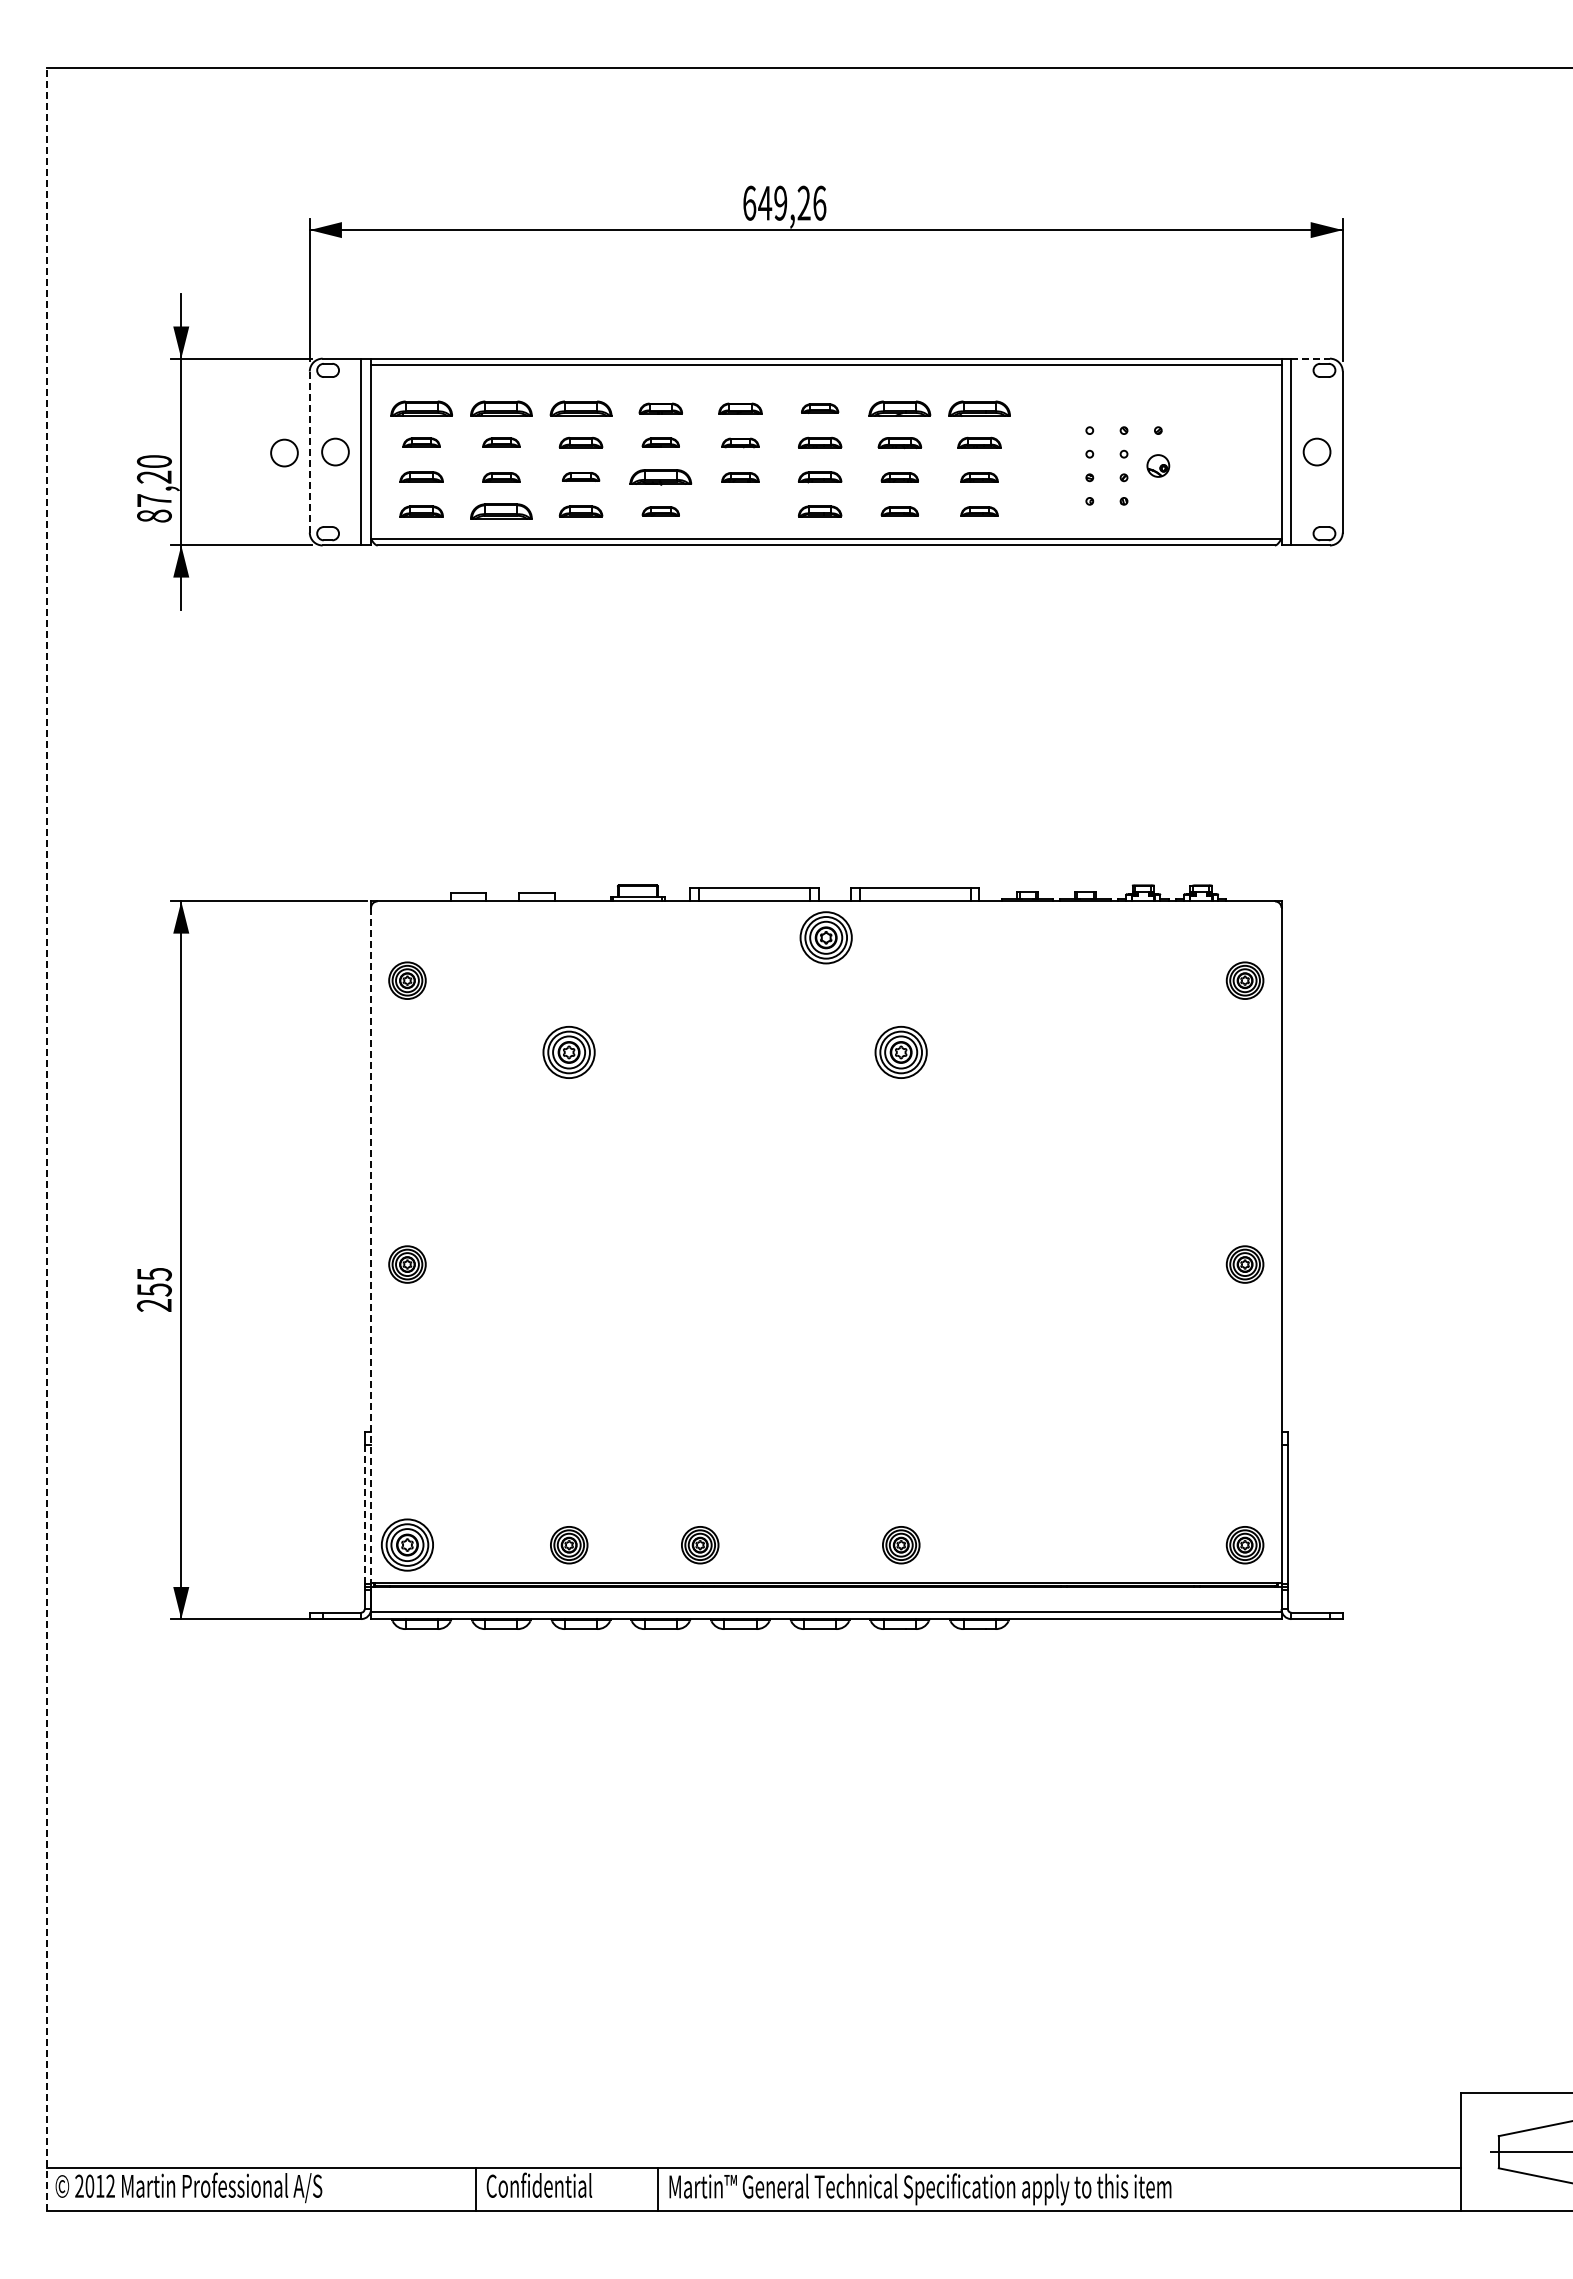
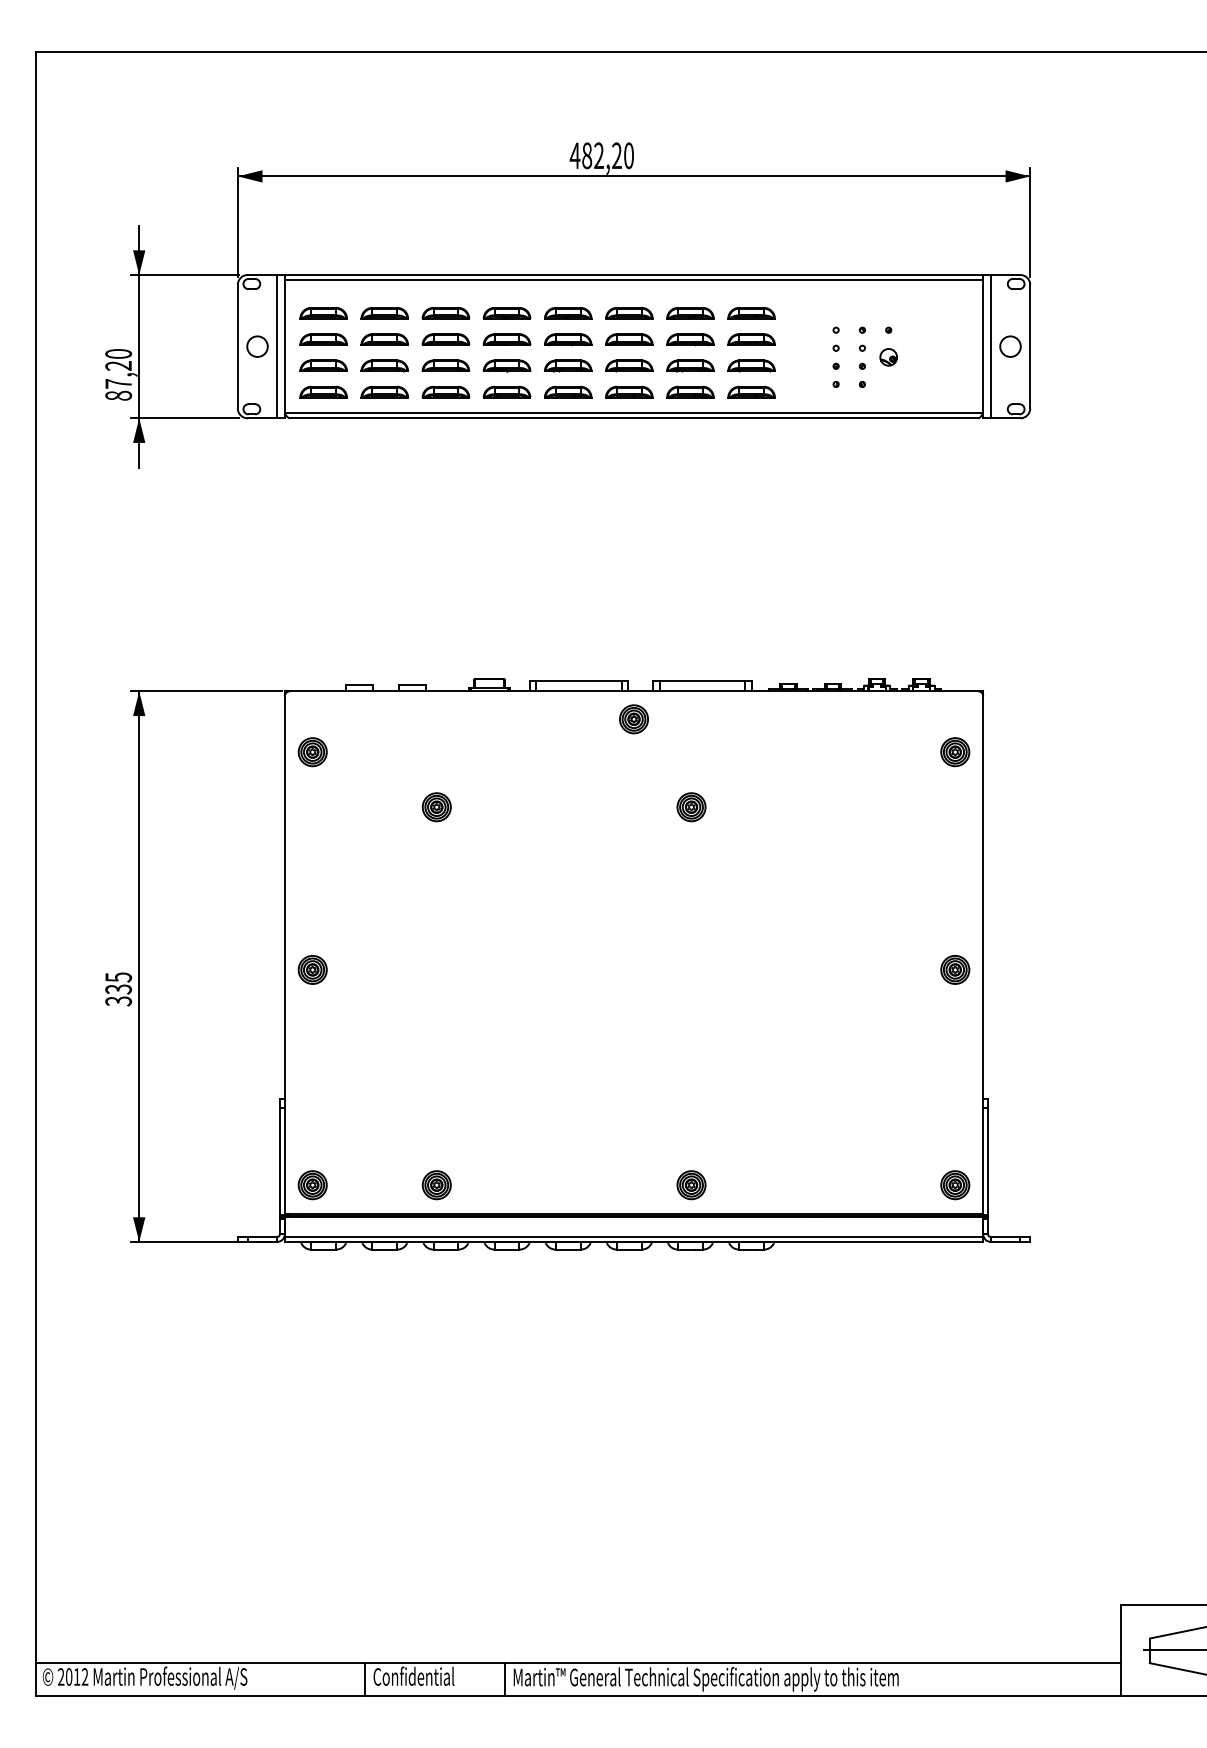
text: (784, 202) -> (601, 155), 649,26 -> 482,20
line: (1311, 358) -> (1006, 274), dashed -> solid
part: (660, 408) -> (506, 313), size x1.43
part: (740, 408) -> (568, 313), size x1.43
part: (819, 408) -> (628, 313), size x1.67
part: (421, 442) -> (323, 339), size x1.67
part: (501, 442) -> (384, 339), size x1.67
part: (580, 442) -> (445, 339), size x1.43
part: (660, 442) -> (506, 339), size x1.67
part: (740, 442) -> (568, 339), size x1.67
part: (819, 442) -> (628, 339), size x1.43
part: (899, 442) -> (690, 339), size x1.43
part: (979, 442) -> (751, 339), size x1.43
circle: (284, 452) -> (218, 347), removed
line: (309, 452) -> (237, 347), dashed -> solid
part: (421, 476) -> (323, 365), size x1.43
part: (580, 476) -> (445, 365), size x1.67
part: (501, 477) -> (384, 366), size x1.67
part: (740, 477) -> (568, 366), size x1.67
part: (819, 477) -> (628, 366), size x1.43
part: (899, 477) -> (690, 366), size x1.67
part: (979, 477) -> (751, 366), size x1.67
part: (421, 511) -> (323, 392), size x1.43
part: (580, 511) -> (445, 392), size x1.43
part: (660, 511) -> (506, 392), size x1.67
part: (740, 511) -> (568, 392), added
part: (819, 511) -> (628, 392), size x1.43
part: (899, 511) -> (690, 392), size x1.67
part: (979, 511) -> (751, 392), size x1.67
part: (826, 937) -> (634, 719), size x0.71
part: (569, 1052) -> (437, 807), size x0.71
part: (901, 1052) -> (691, 807), size x0.71
line: (47, 1139) -> (36, 874), dashed -> solid
line: (371, 1245) -> (285, 955), dashed -> solid
text: (153, 1297) -> (117, 995), 255 -> 335
line: (364, 1514) -> (279, 1161), dashed -> solid
part: (407, 1545) -> (312, 1185), size x0.71
part: (700, 1545) -> (537, 1185), removed

